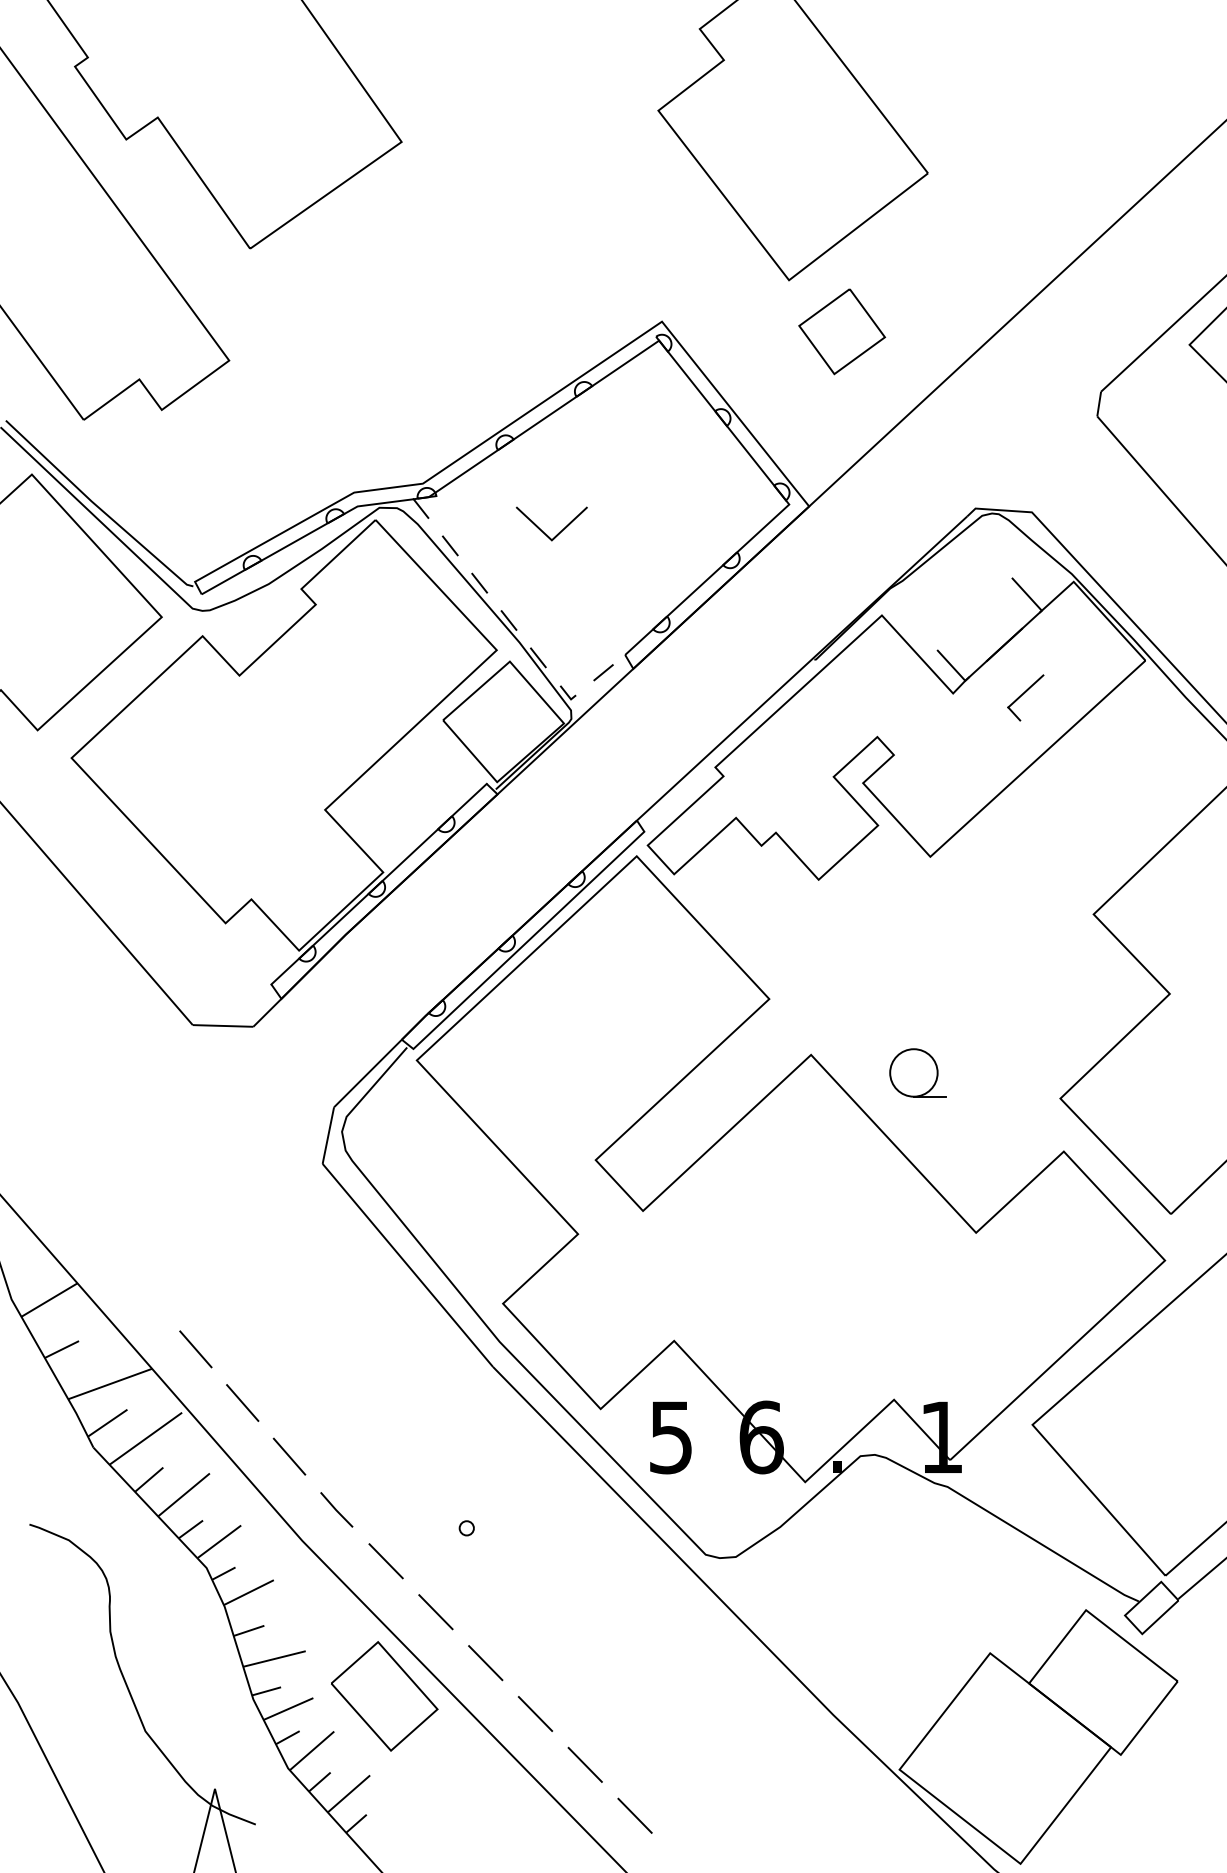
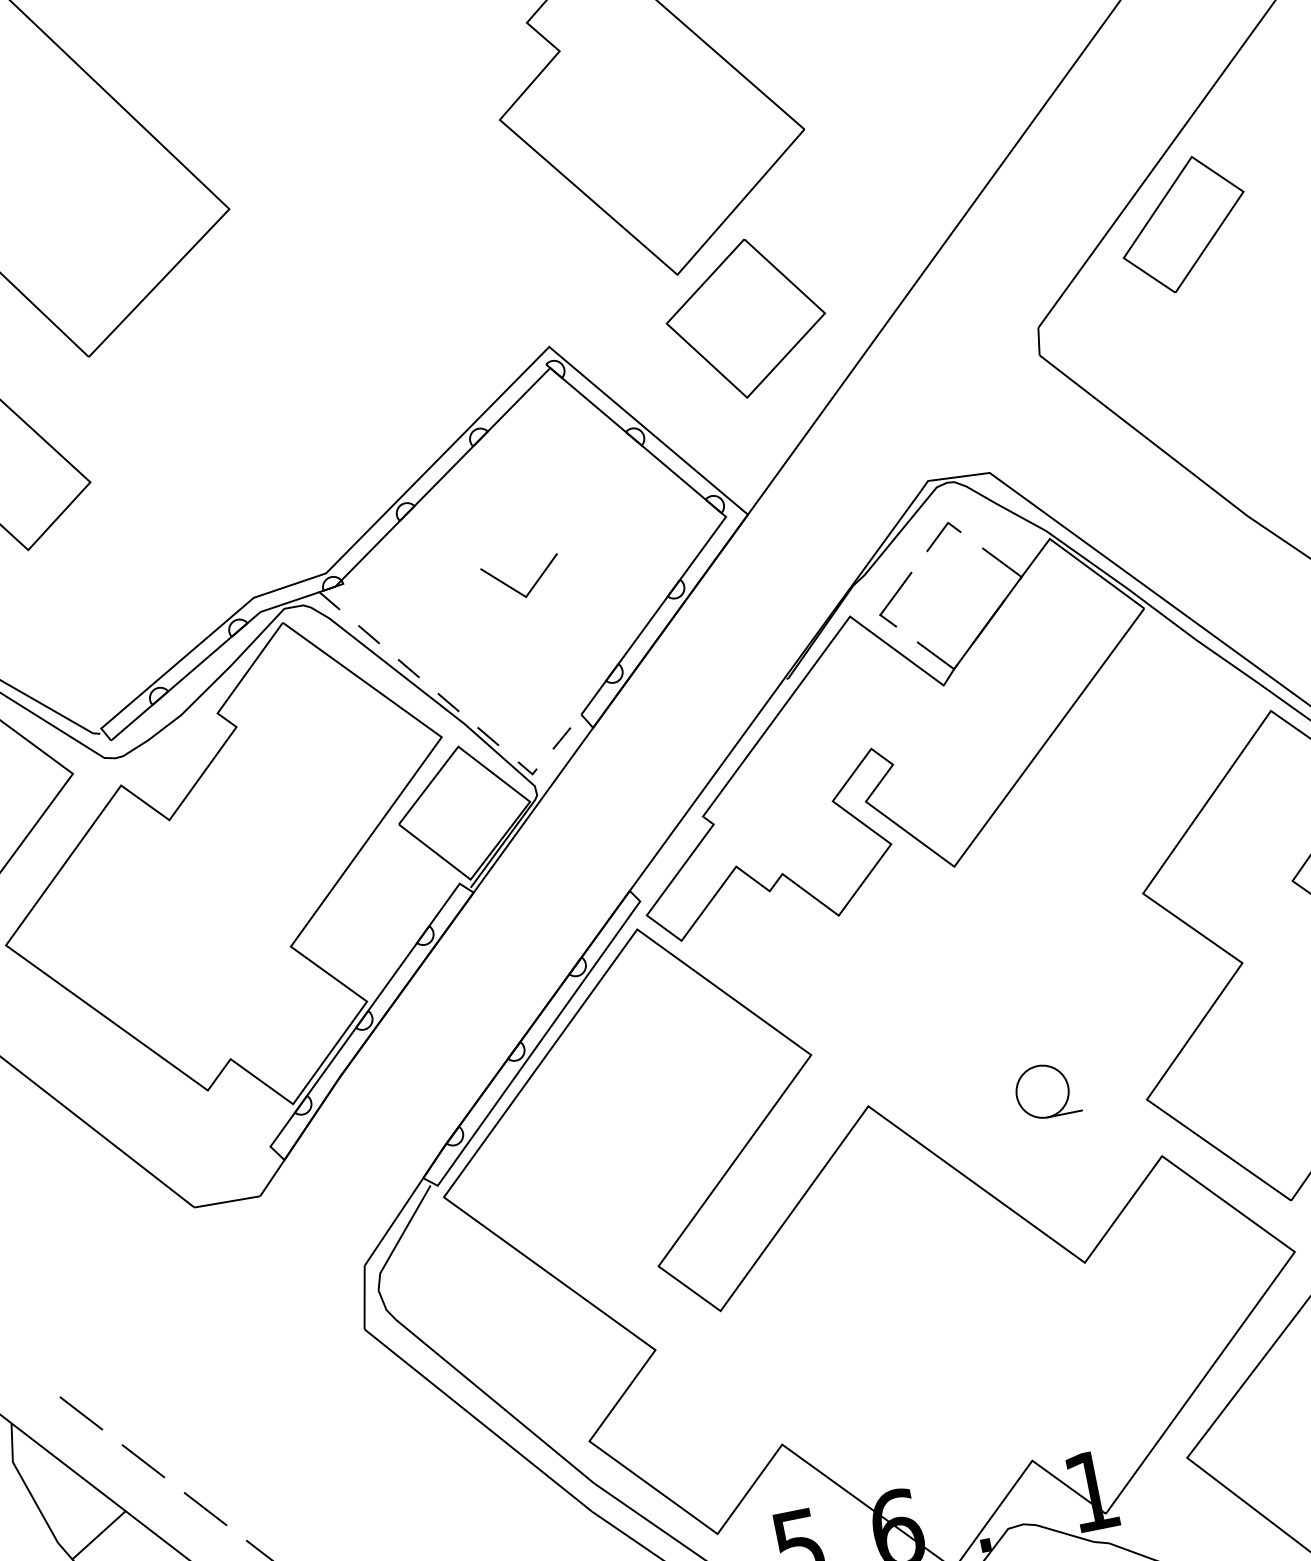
part: (841, 331) -> (745, 318), size x1.67
line: (543, 531) -> (515, 589), moved
line: (977, 558) -> (940, 534), added
part: (1025, 697) -> (896, 600), moved
part: (917, 1072) -> (1046, 1090), moved
line: (55, 1188) -> (81, 1413), added
line: (101, 1241) -> (142, 1460), added
line: (148, 1295) -> (204, 1508), added

